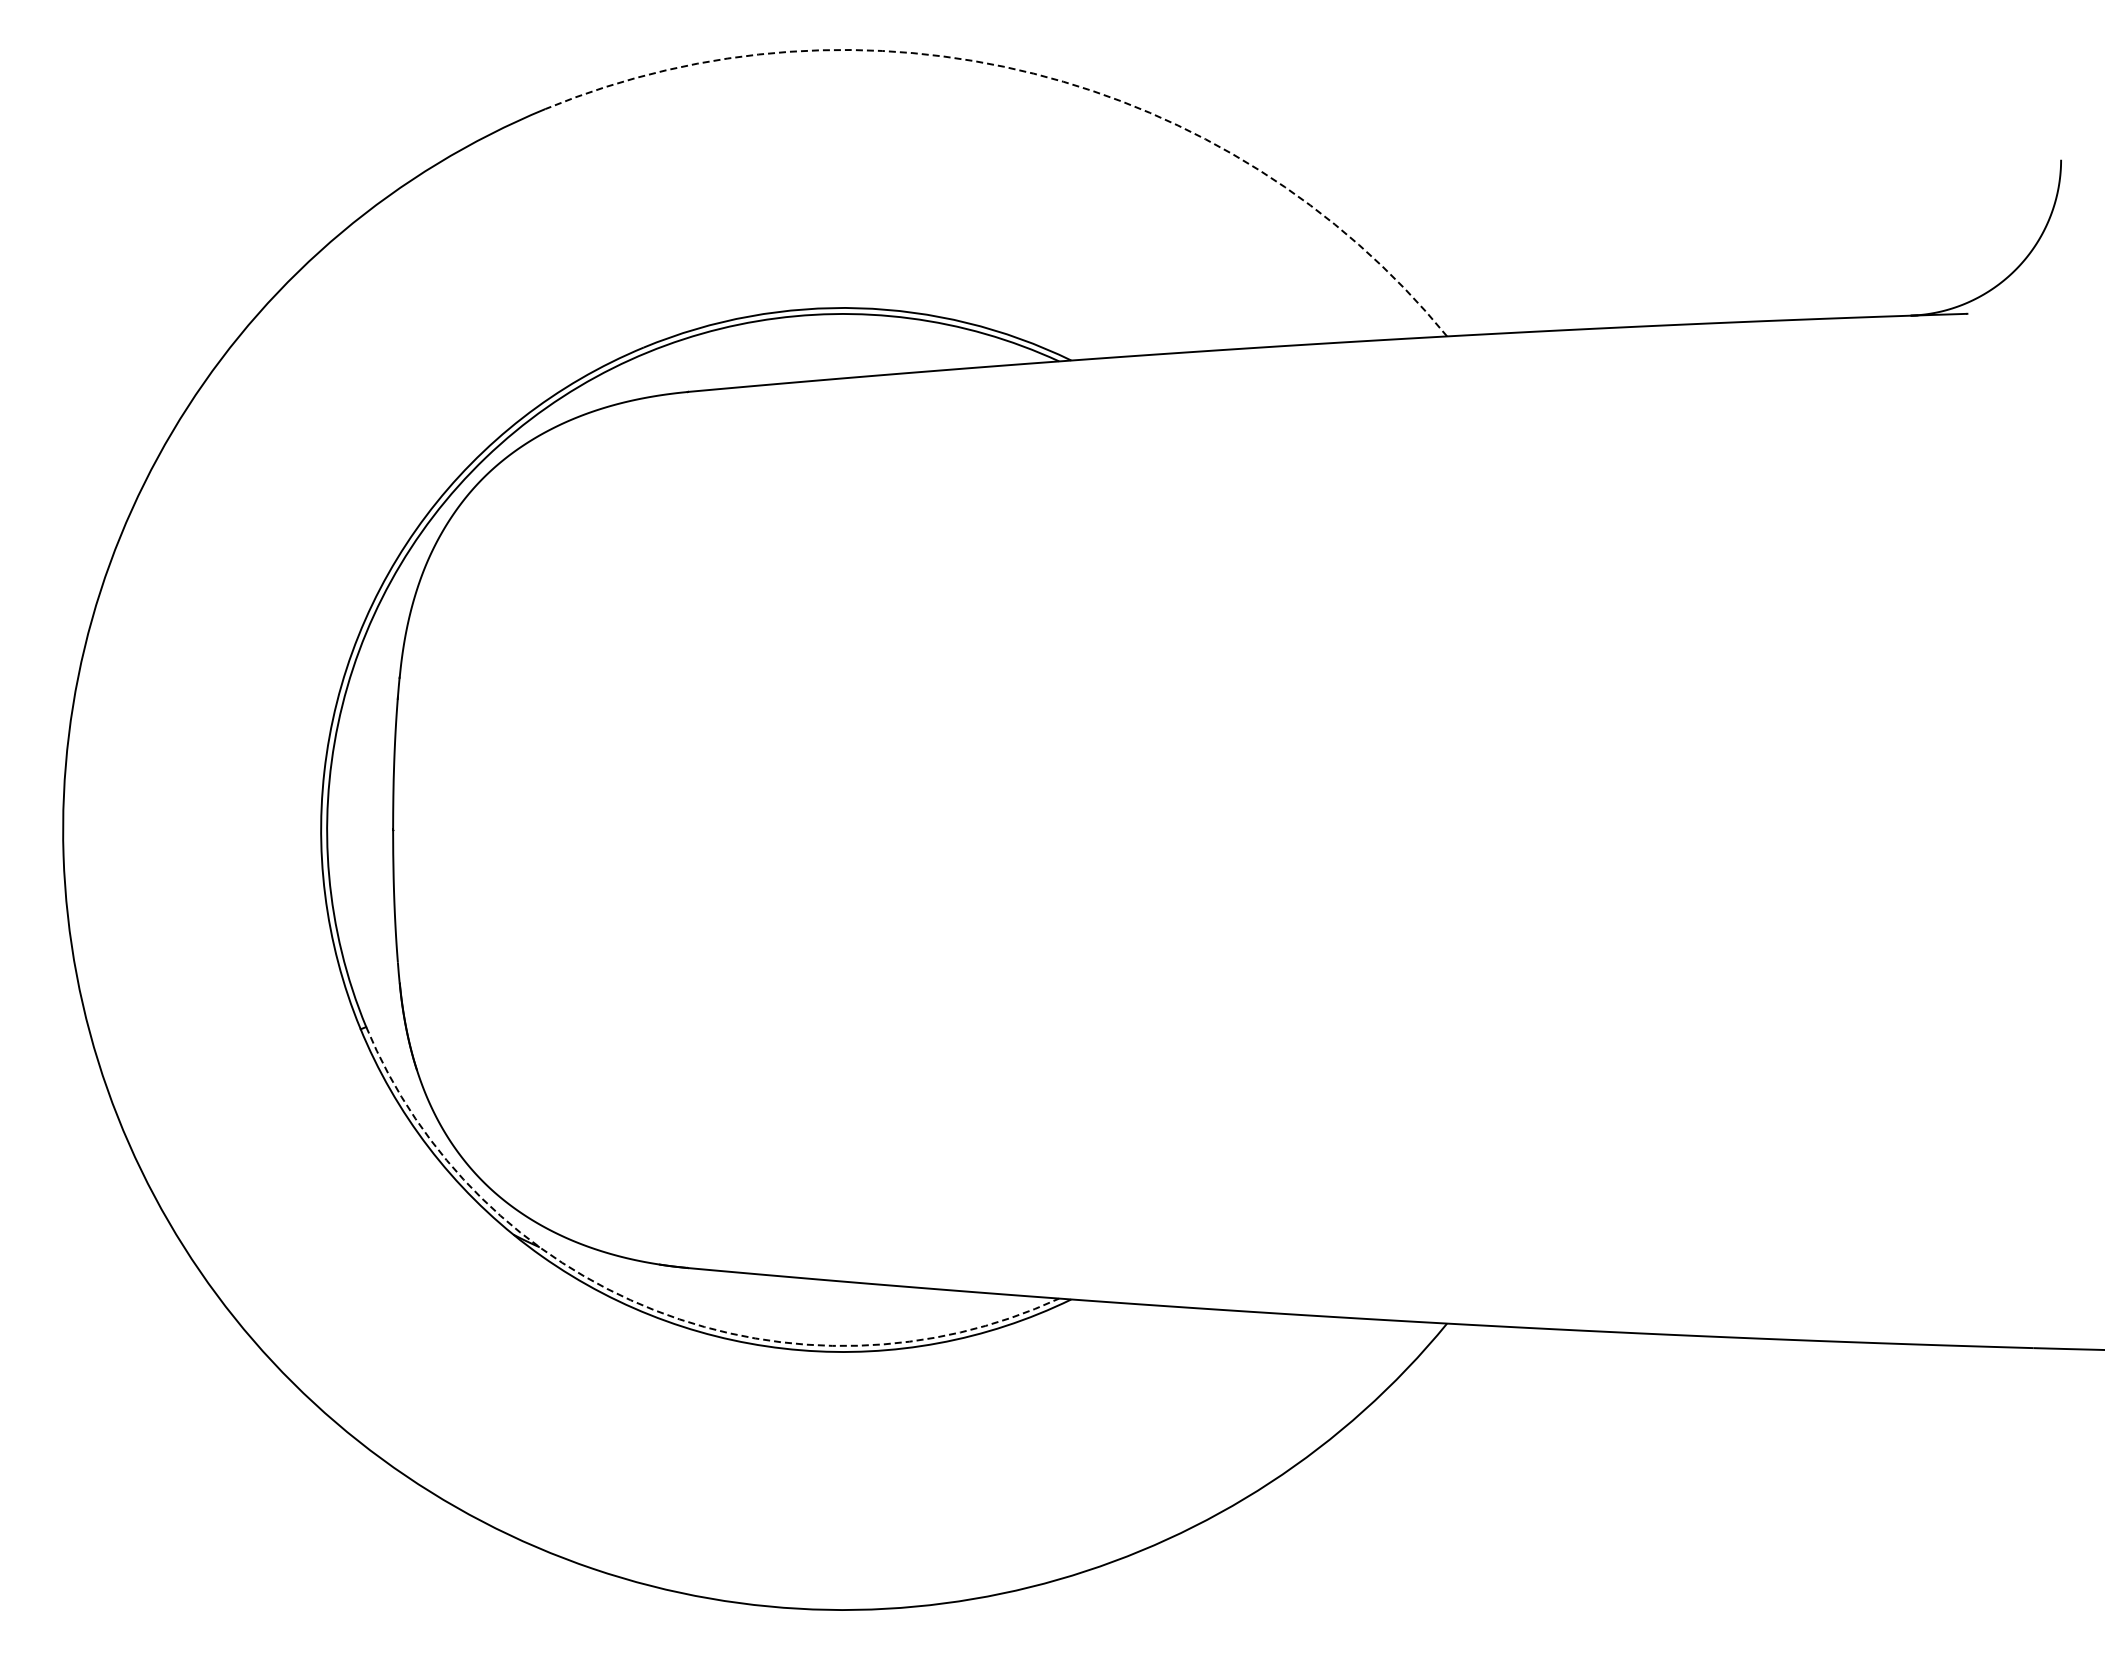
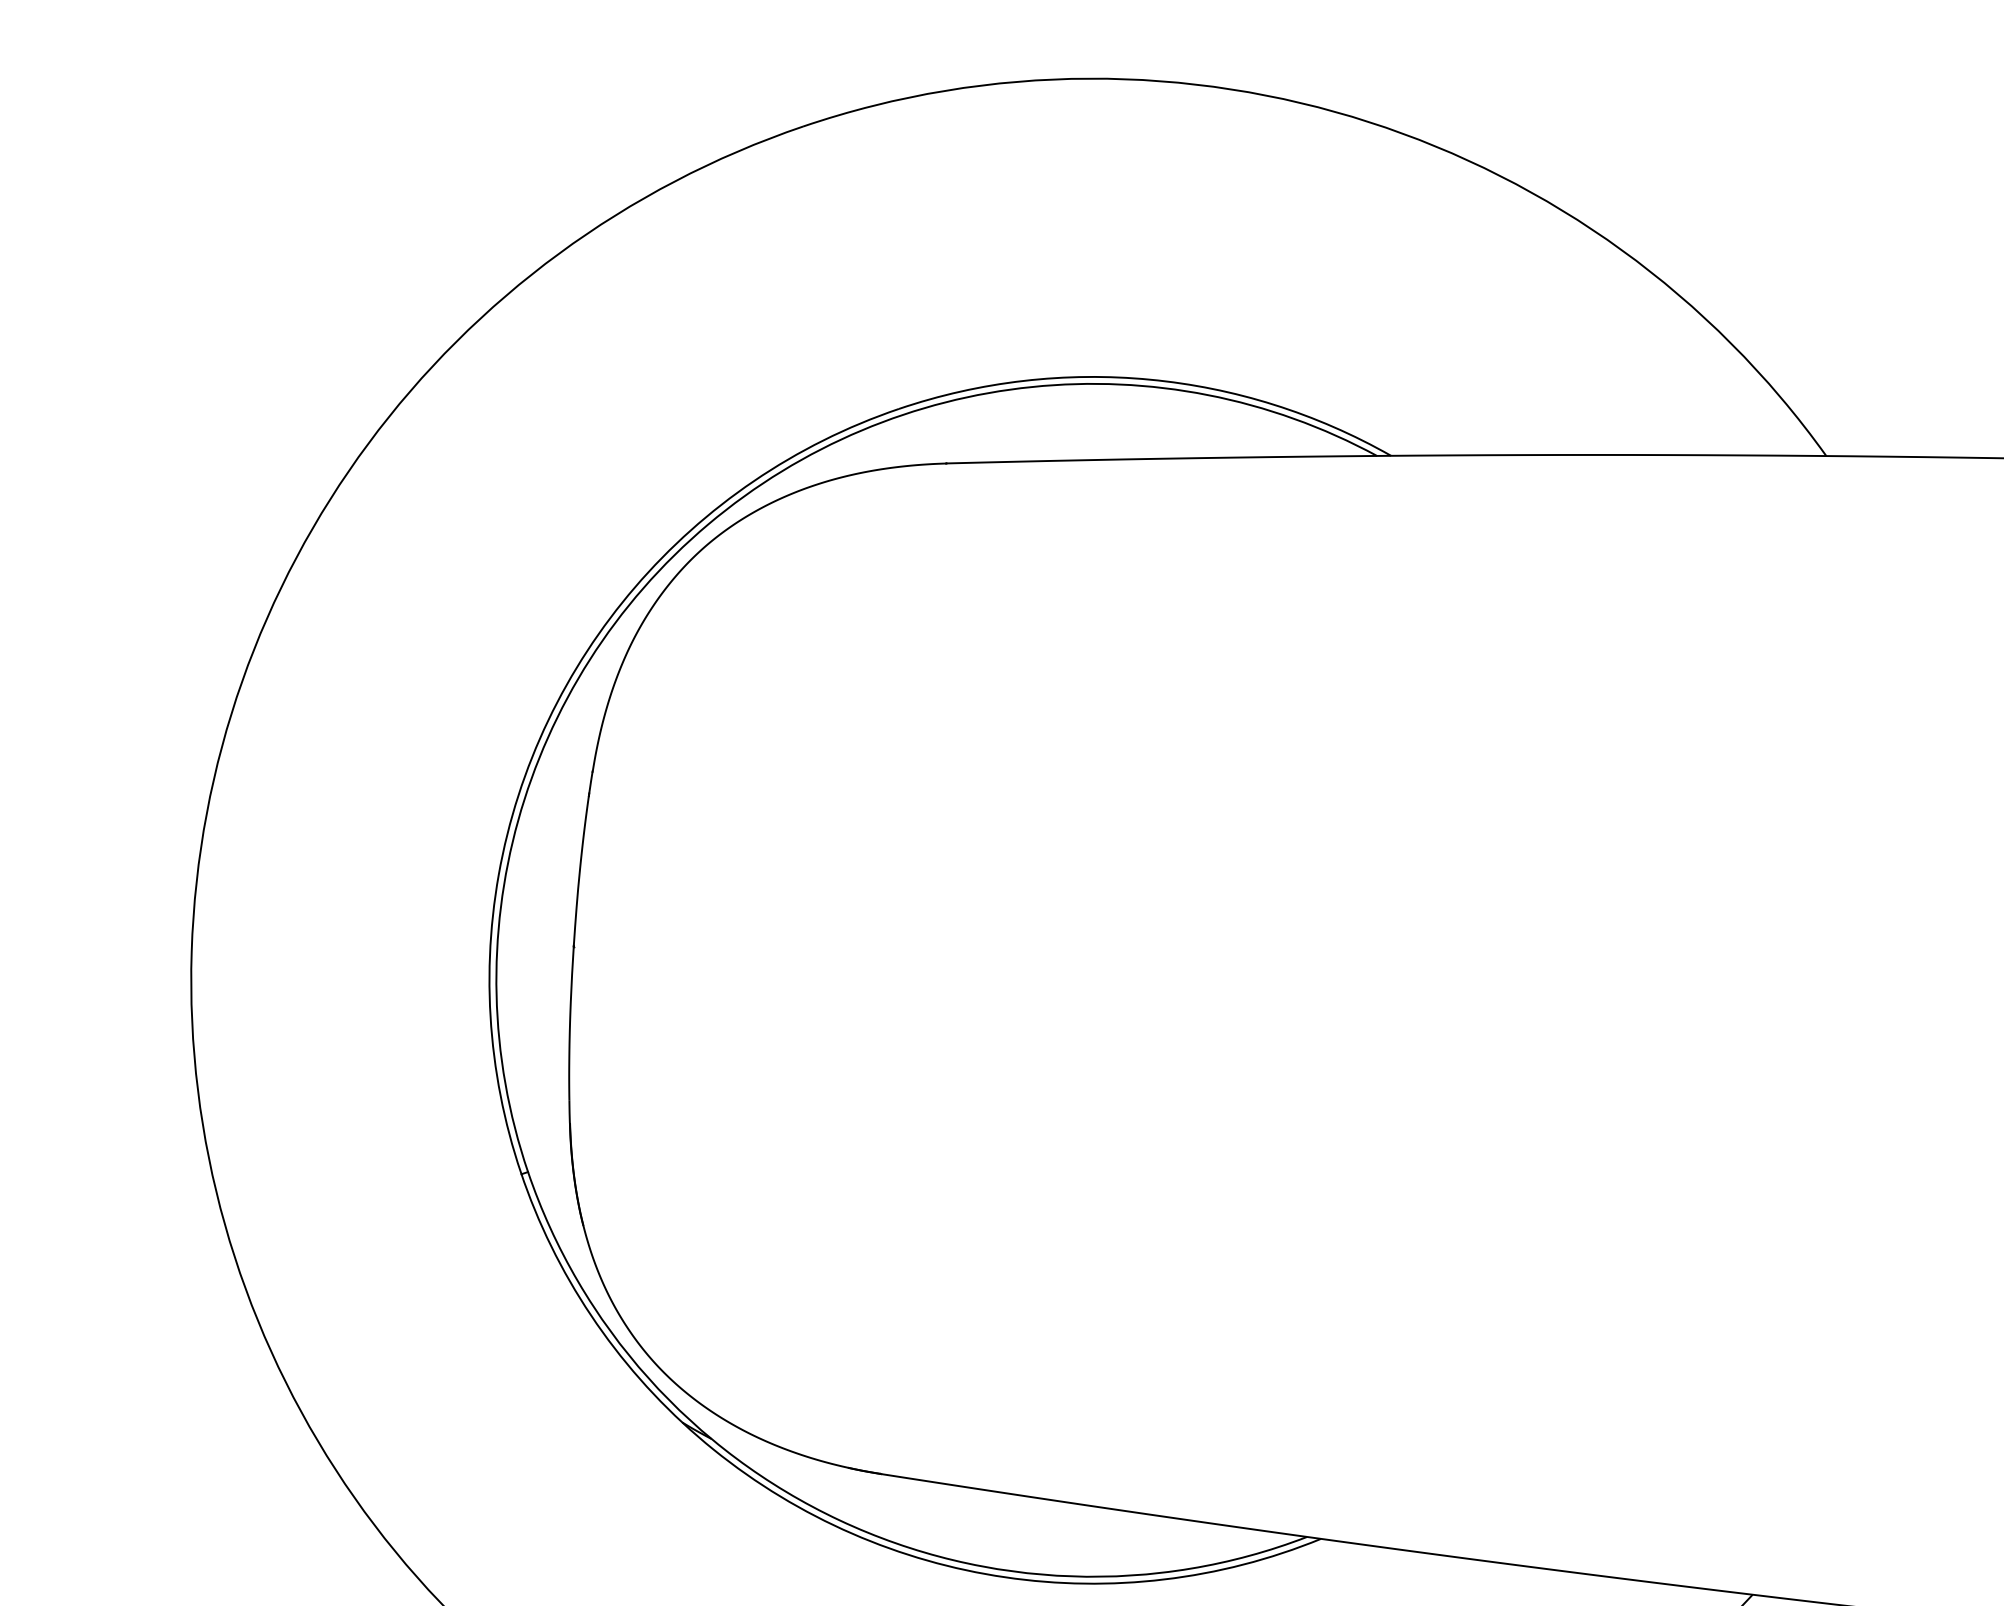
arc: (1033, 73) -> (1368, 121), dashed -> solid
arc: (654, 1310) -> (839, 1520), dashed -> solid

